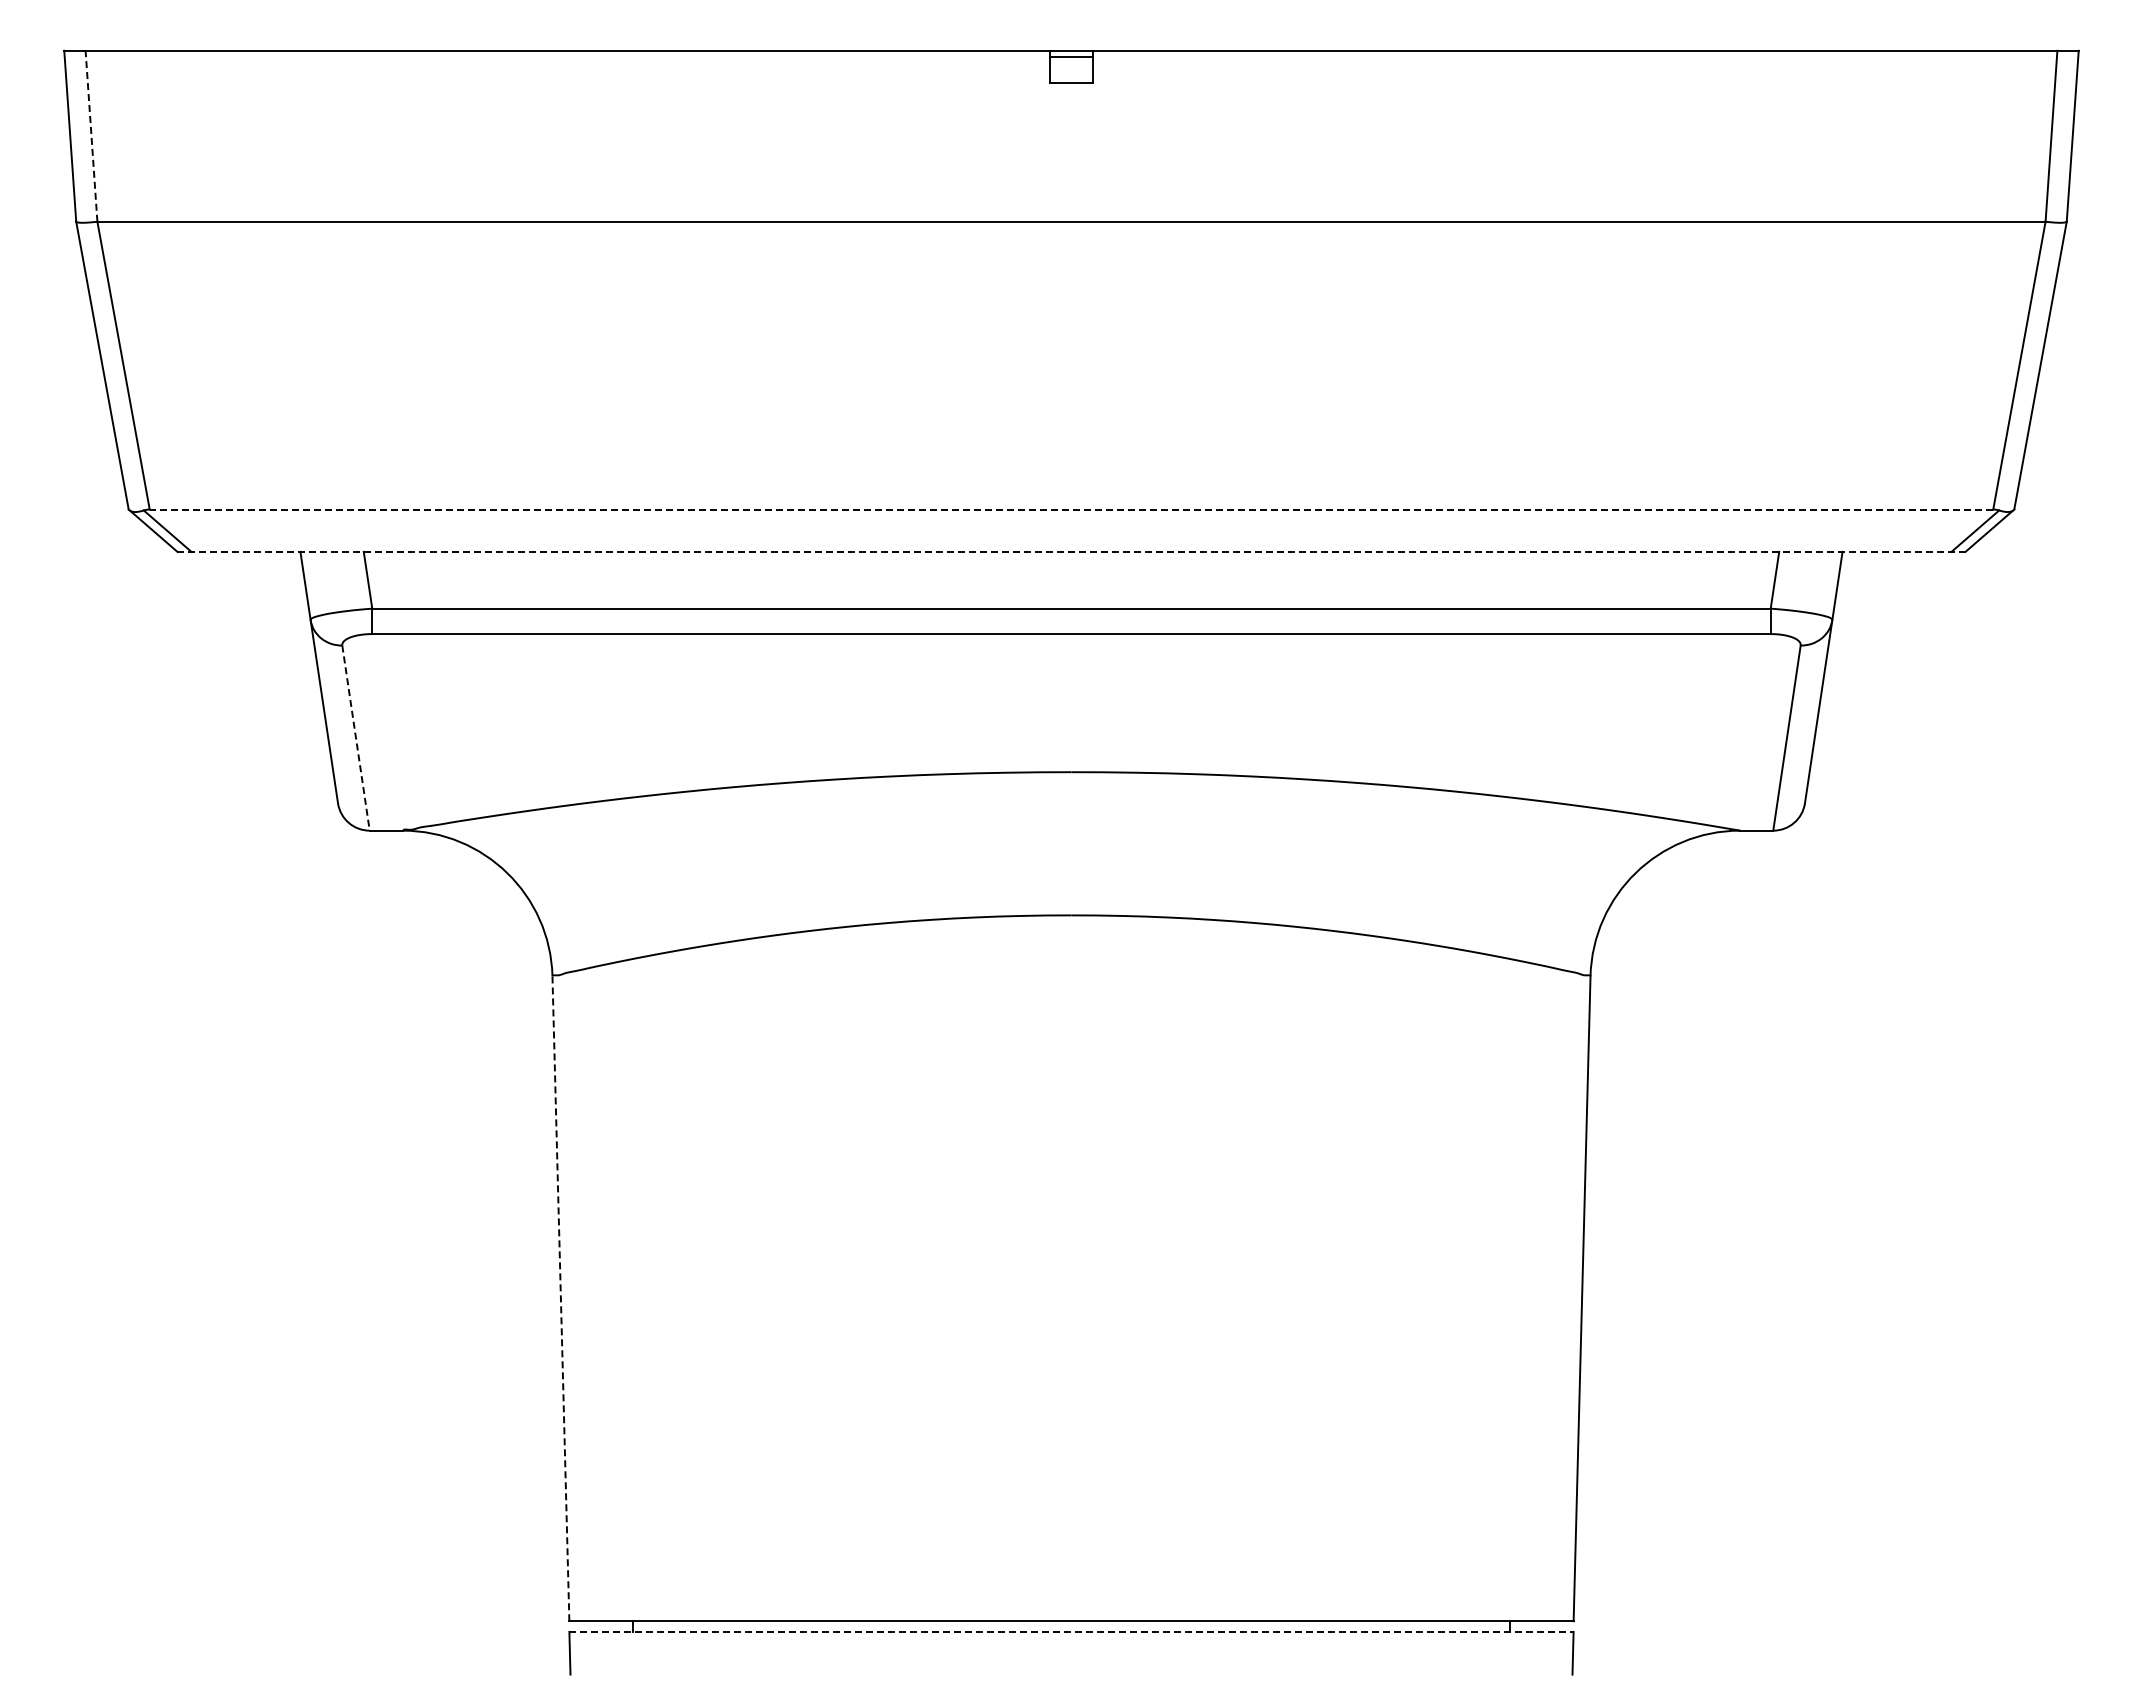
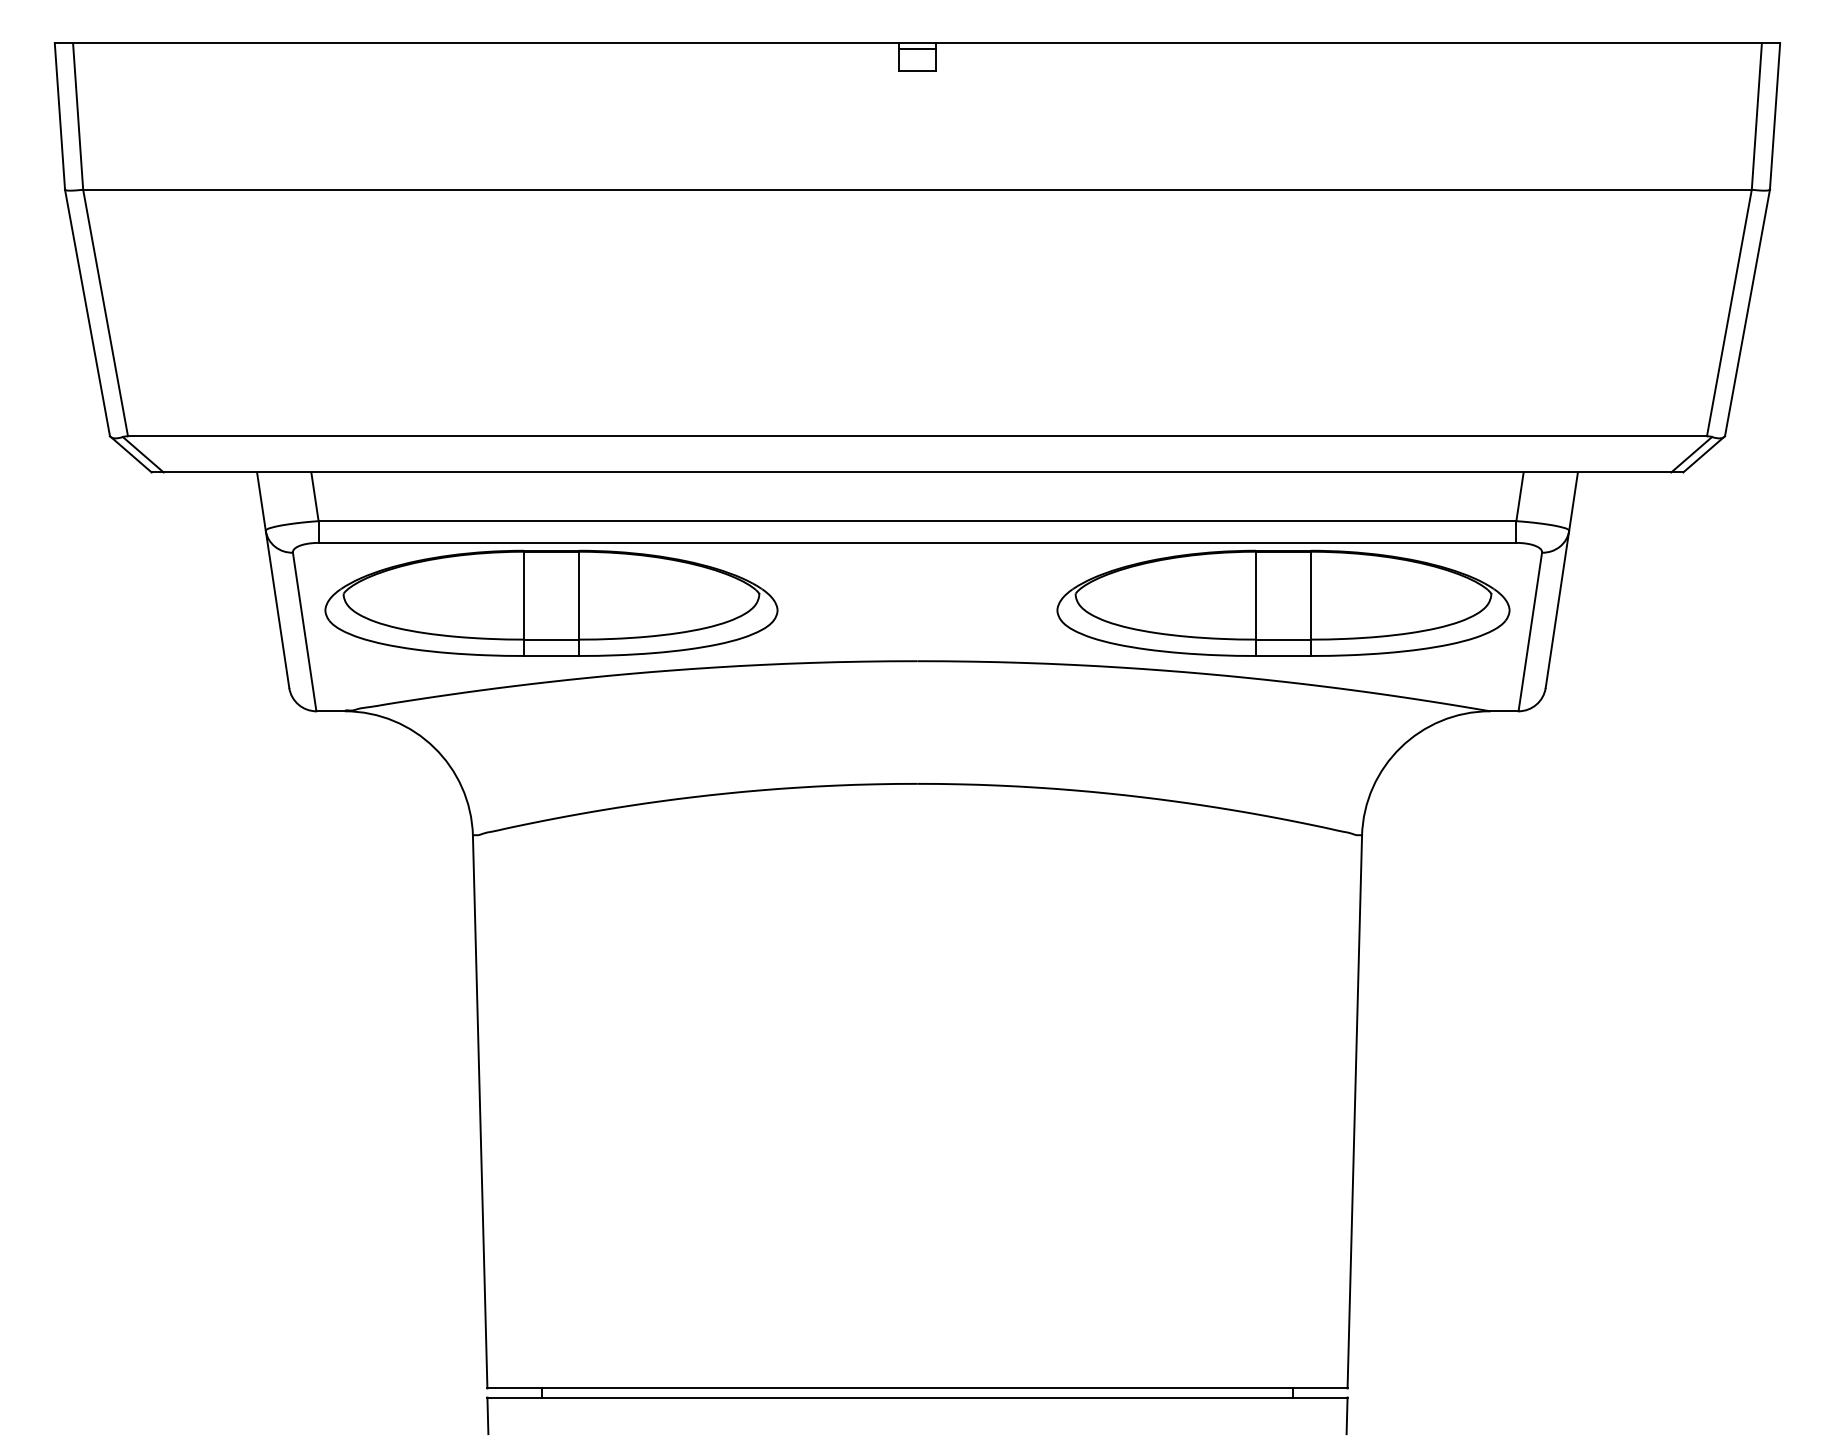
line: (91, 136) -> (78, 116), dashed -> solid
line: (1071, 509) -> (917, 436), dashed -> solid
line: (1071, 551) -> (917, 472), dashed -> solid
part: (643, 704) -> (550, 603), added
part: (1498, 704) -> (1283, 603), added
line: (356, 738) -> (305, 632), dashed -> solid
line: (560, 1298) -> (479, 1111), dashed -> solid
line: (1071, 1631) -> (917, 1397), dashed -> solid

